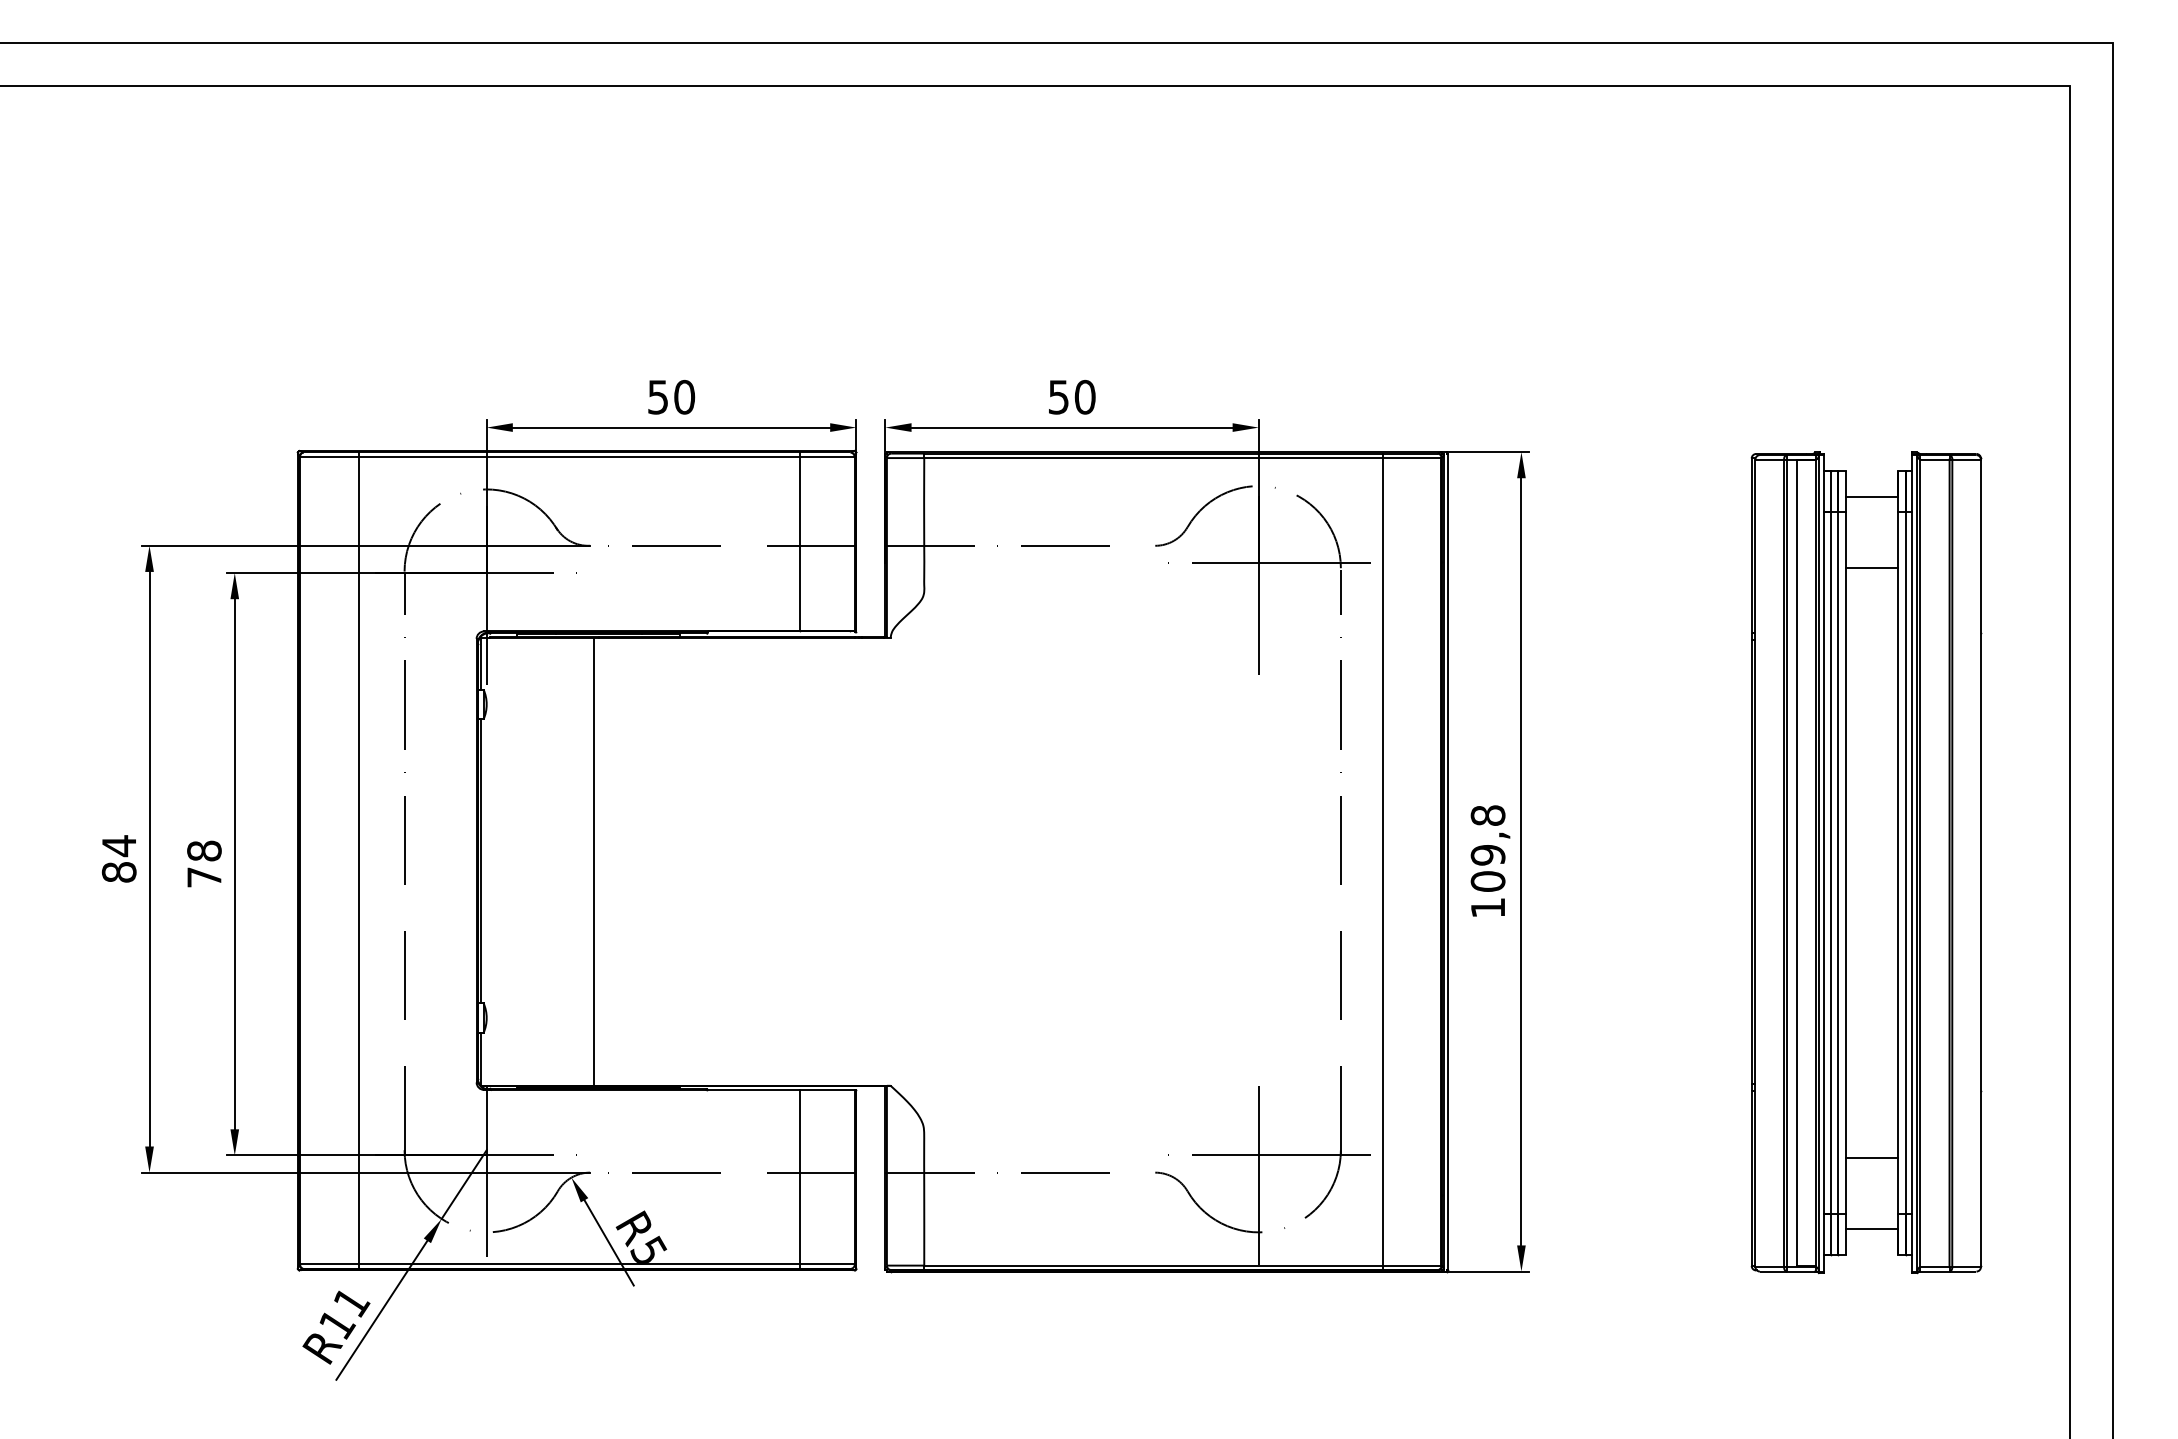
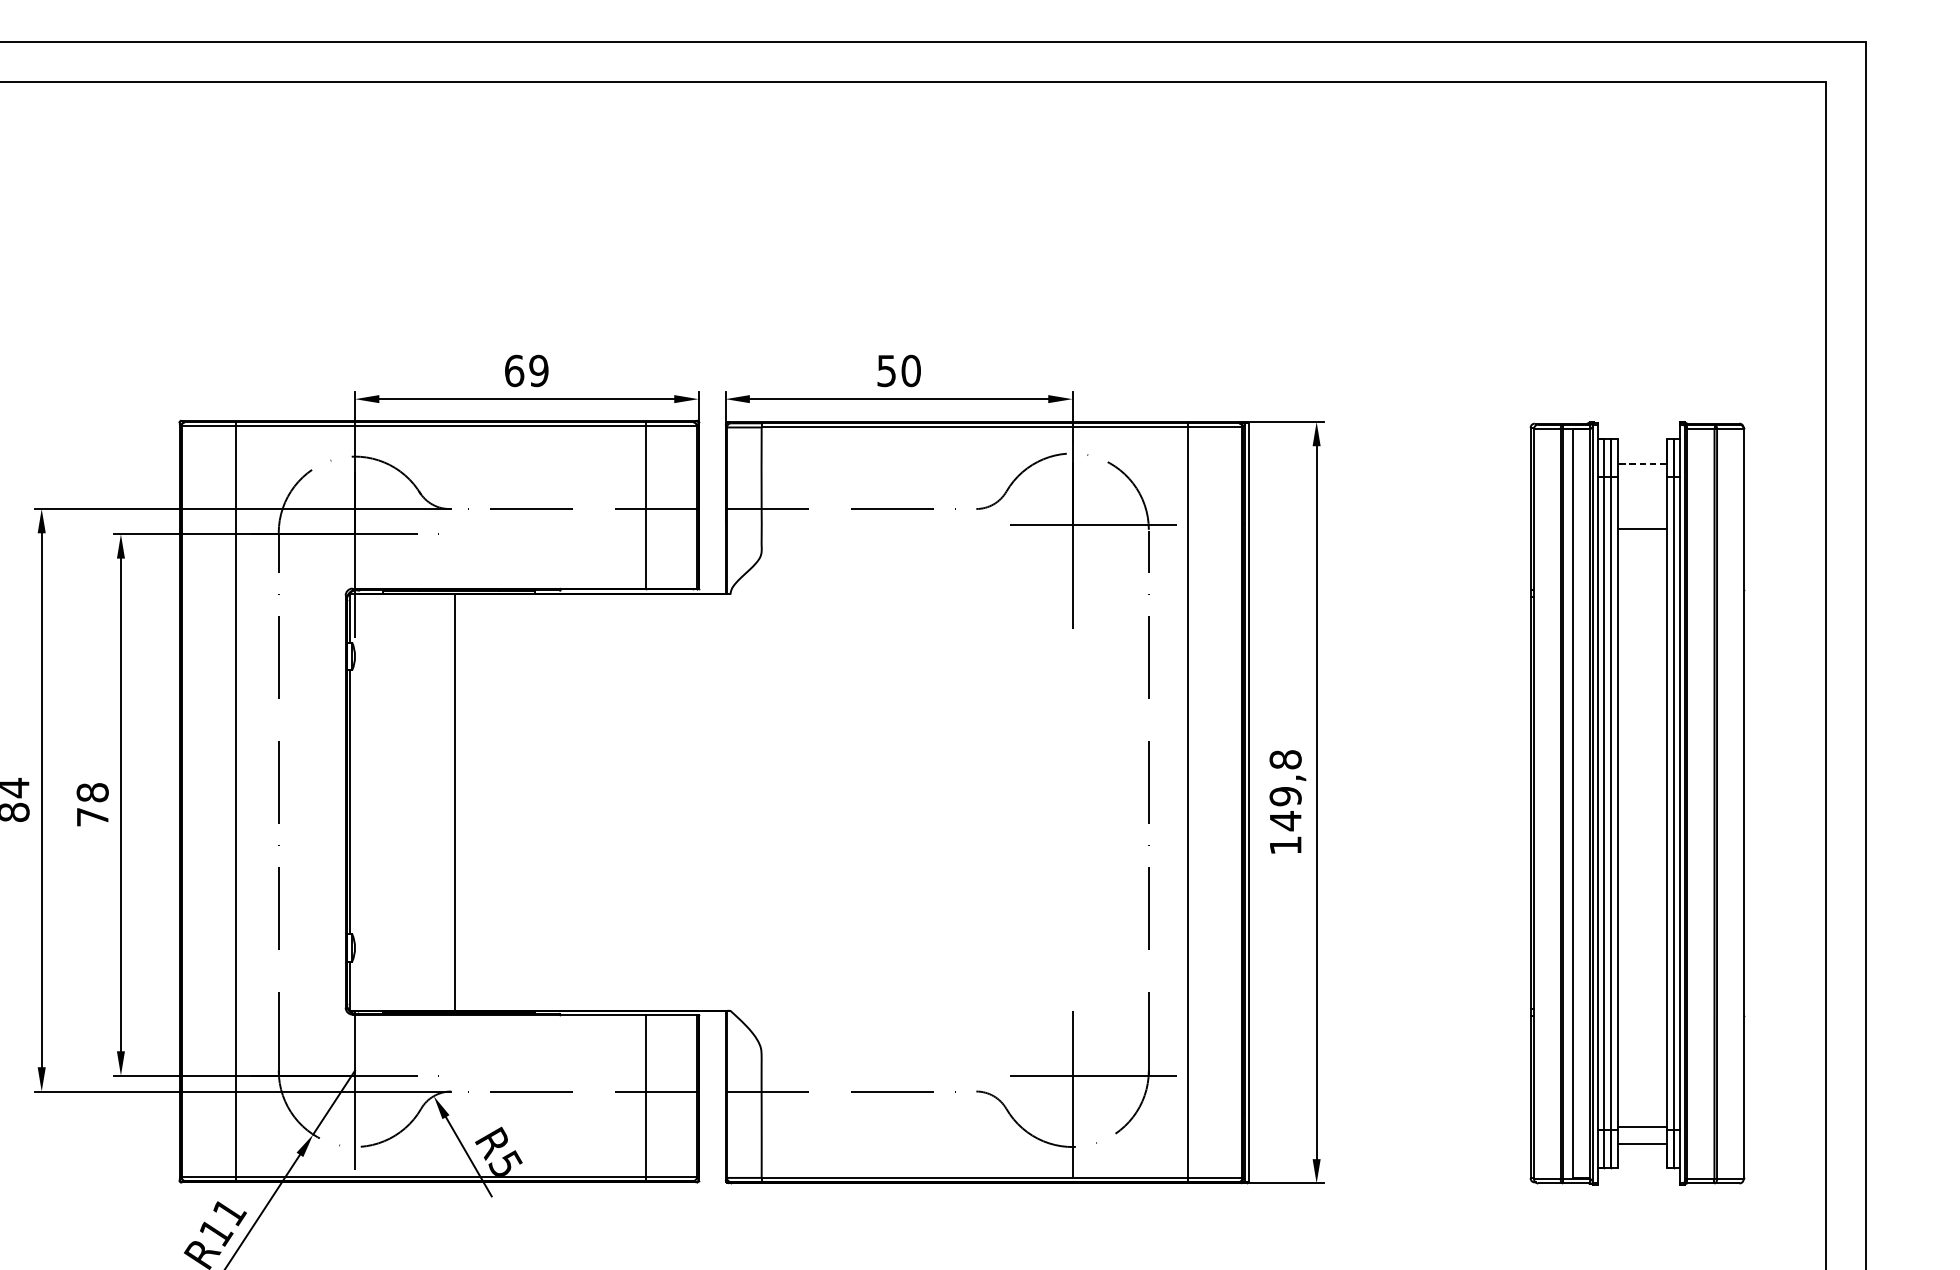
text: (671, 396) -> (526, 370), 50 -> 69
line: (1871, 496) -> (1641, 463), solid -> dashed
text: (1487, 881) -> (1285, 820), 109,8 -> 149,8
line: (1871, 1157) -> (1641, 1126), moved

